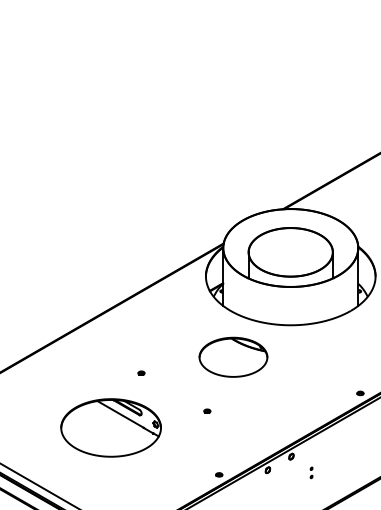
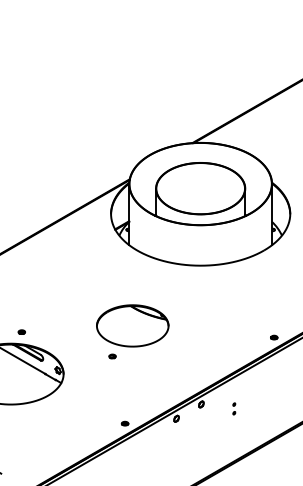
part: (233, 356) -> (132, 325), moved
part: (141, 372) -> (21, 331), moved
part: (311, 472) -> (234, 408), moved

